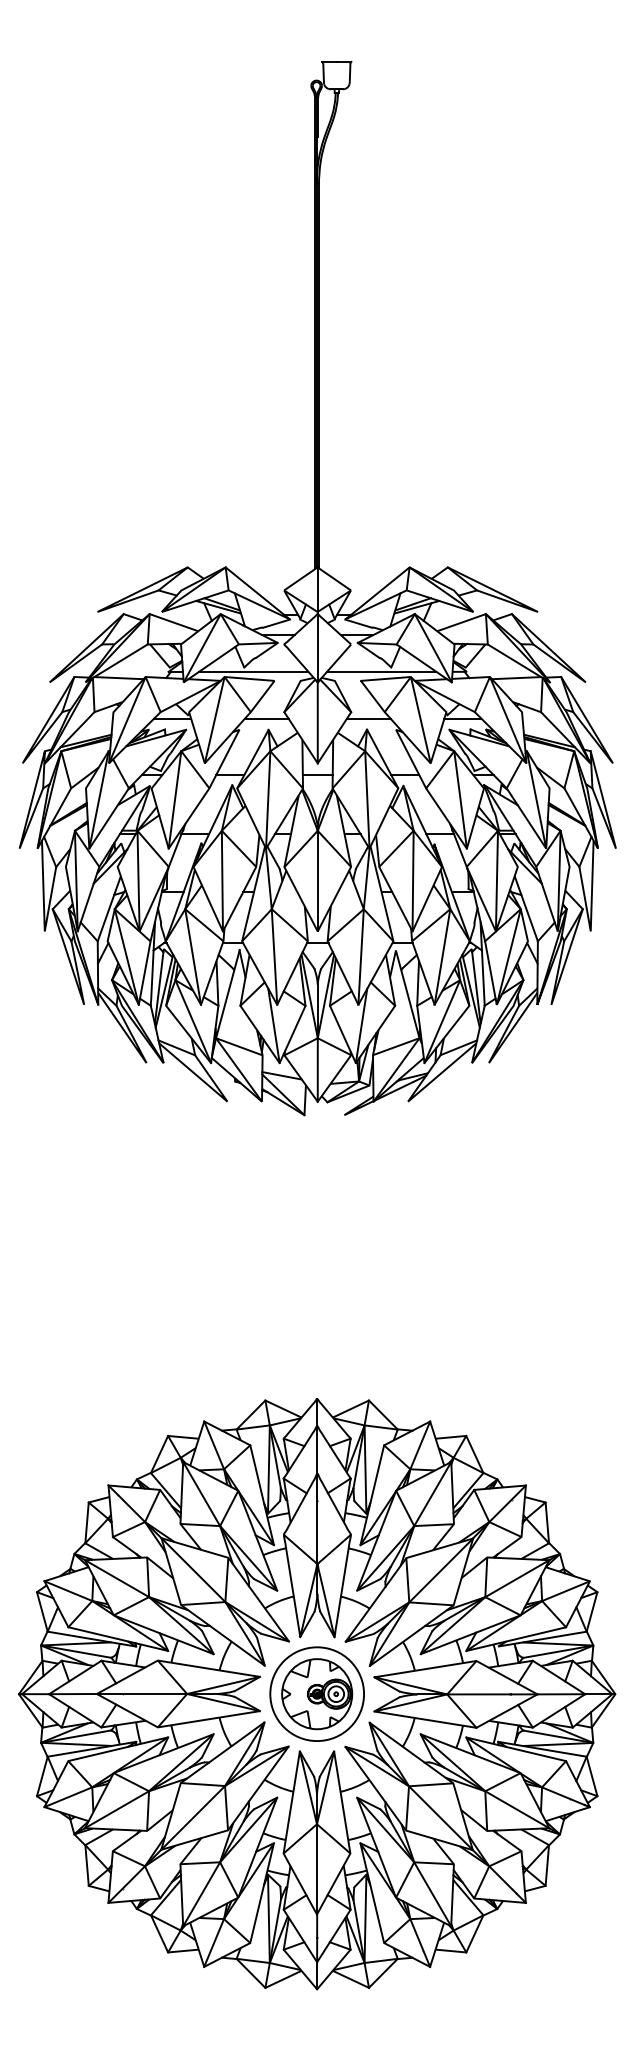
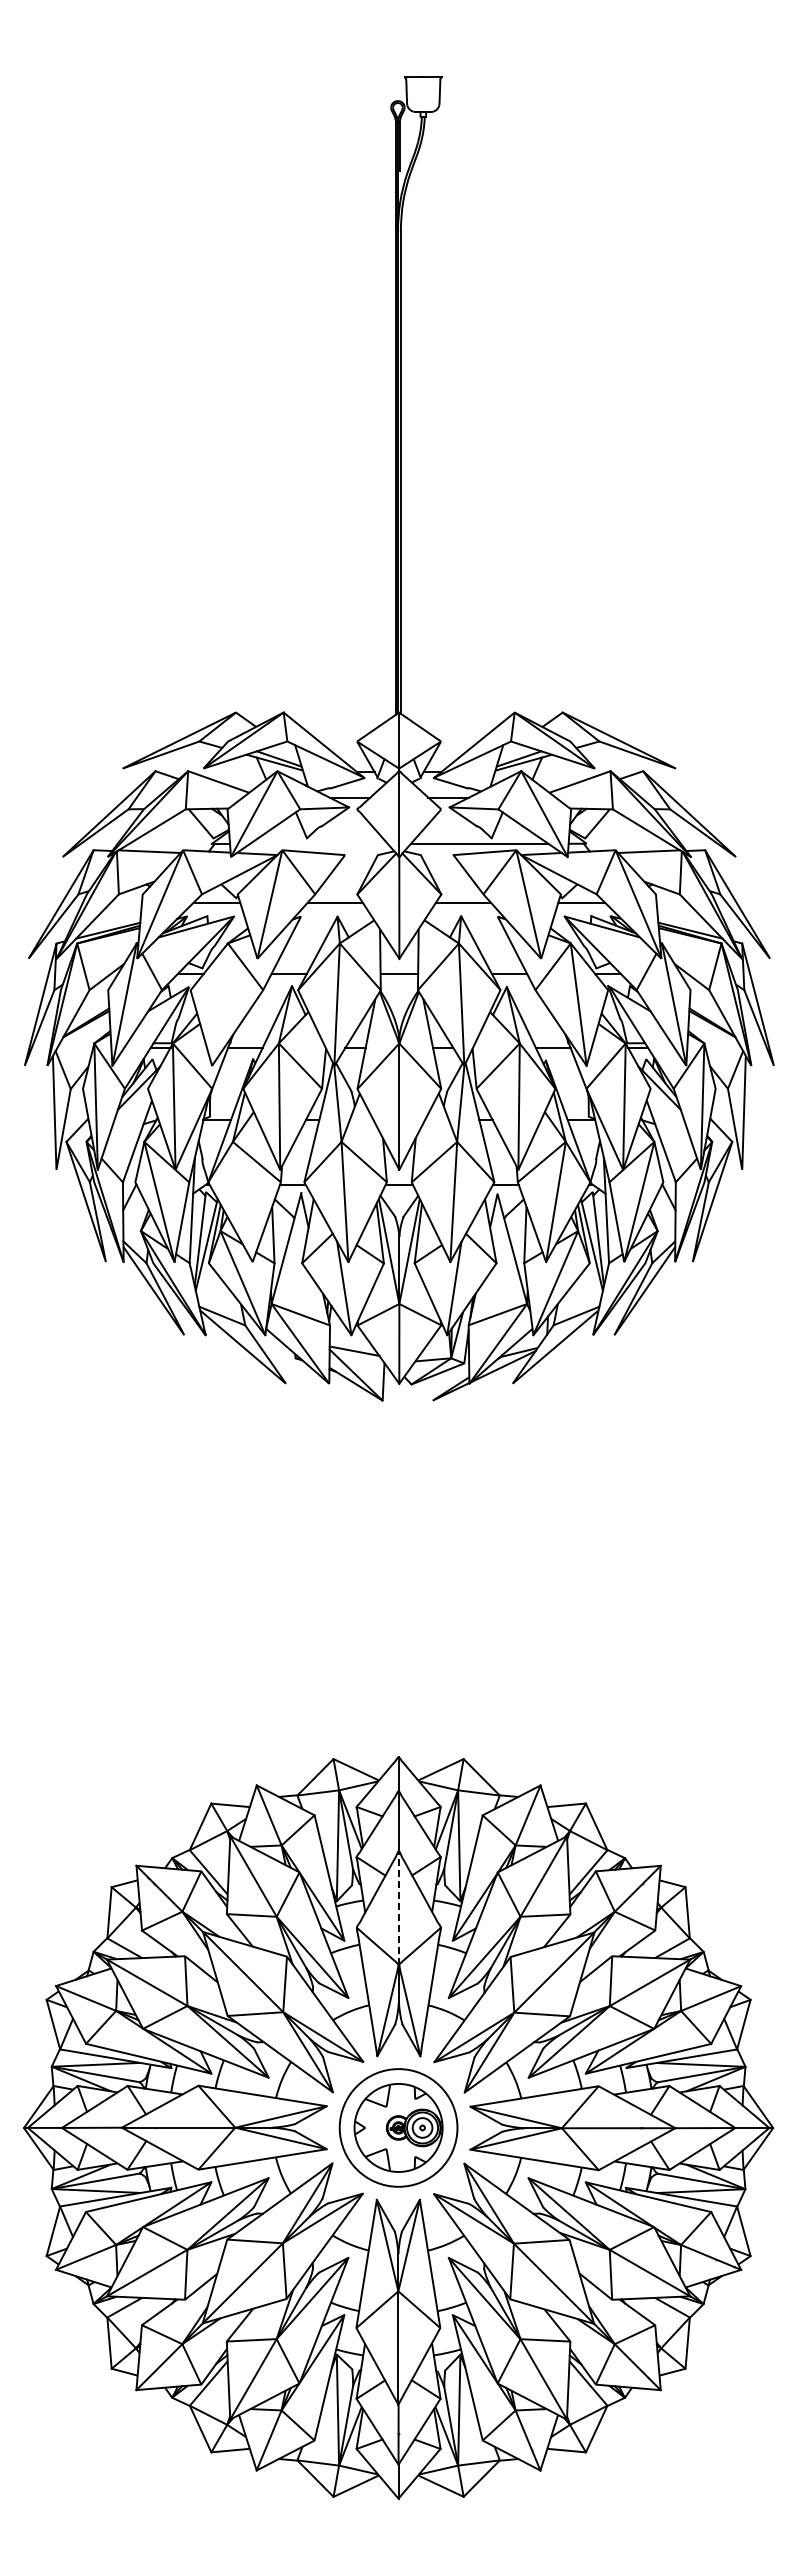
line: (253, 671) -> (318, 843), removed
line: (174, 799) -> (219, 1004), removed
line: (192, 956) -> (242, 1201), removed
line: (317, 1518) -> (398, 1907), solid -> dashed

